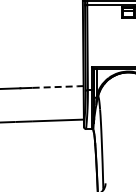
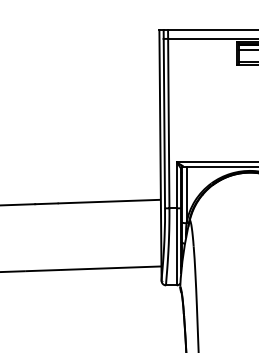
line: (58, 86) -> (110, 200), dashed -> solid

